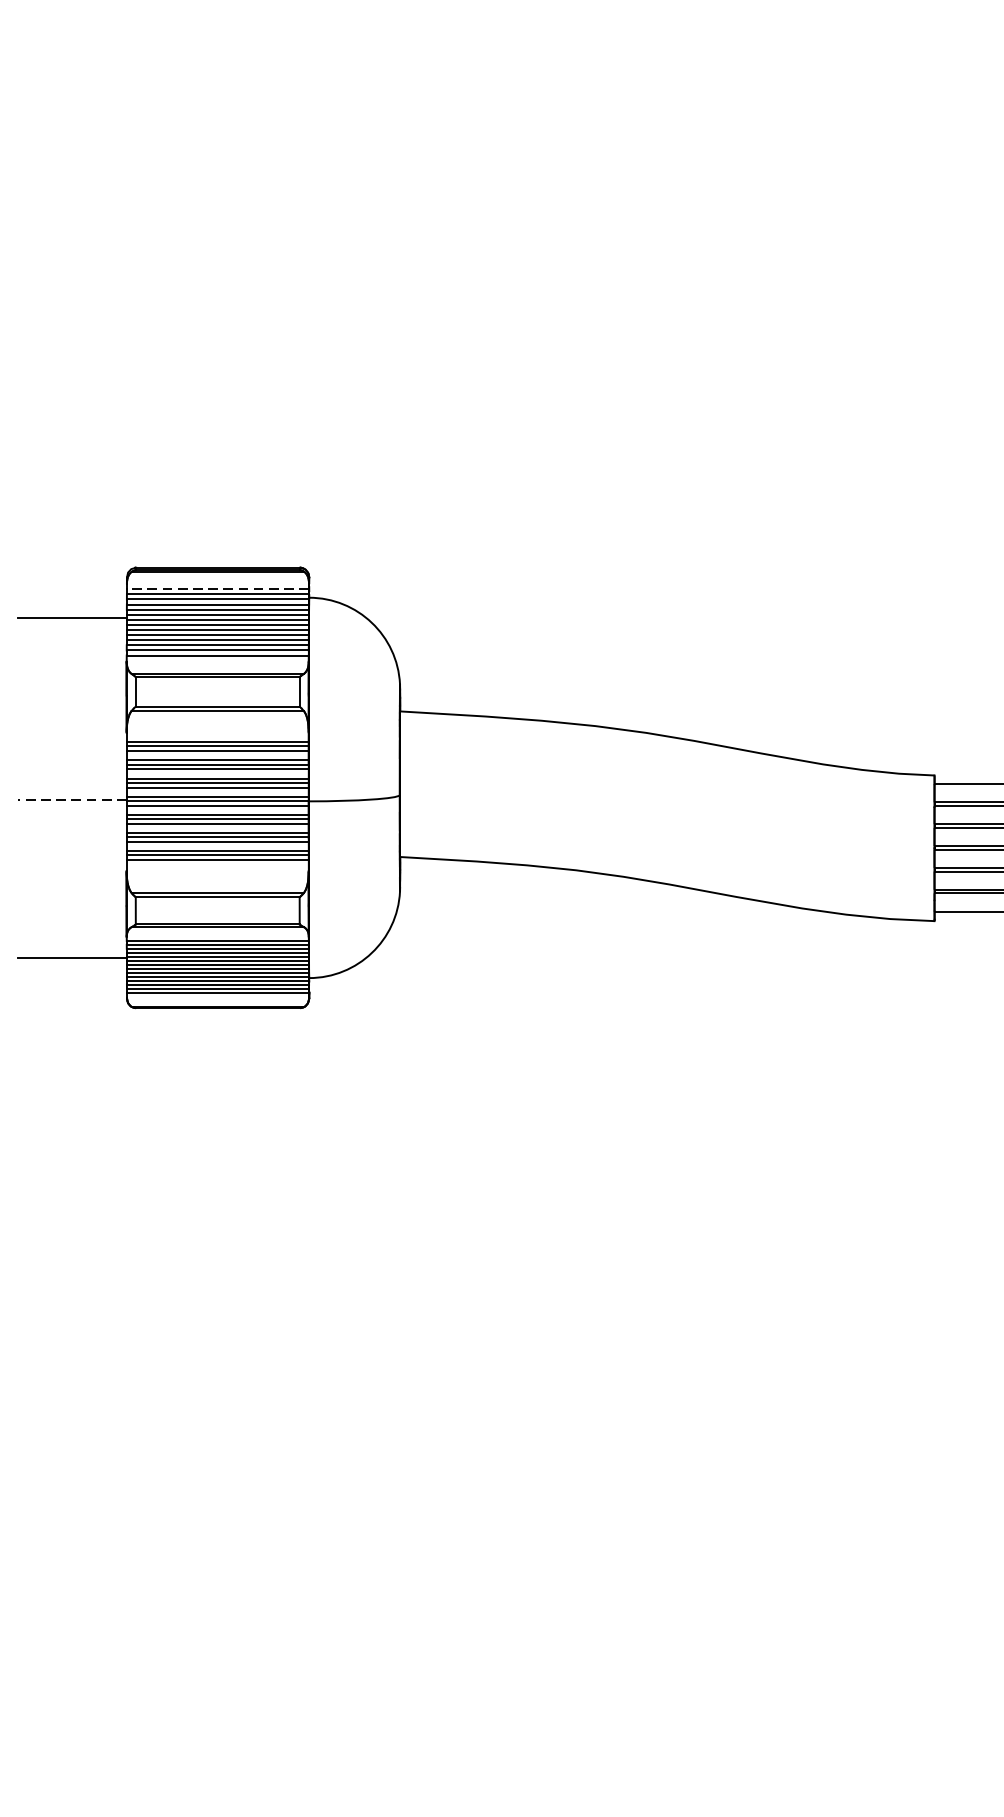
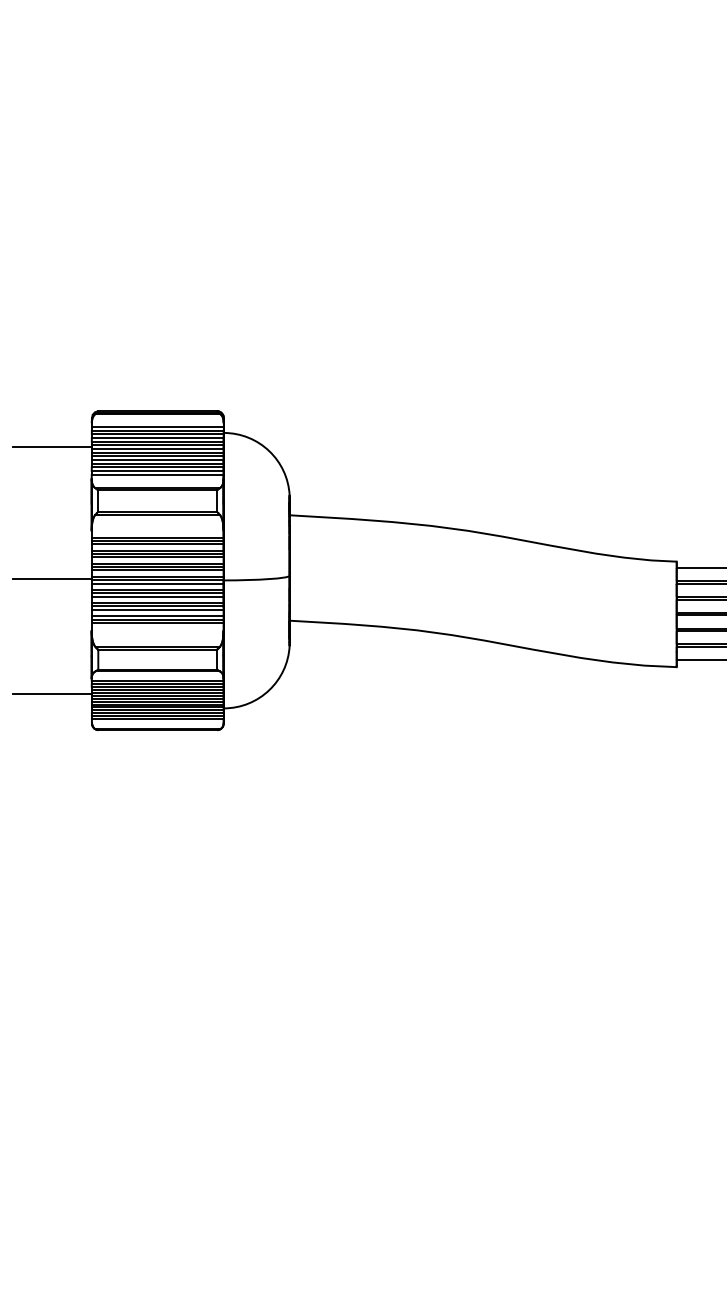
line: (217, 588) -> (157, 426), dashed -> solid
line: (72, 800) -> (52, 579), dashed -> solid

